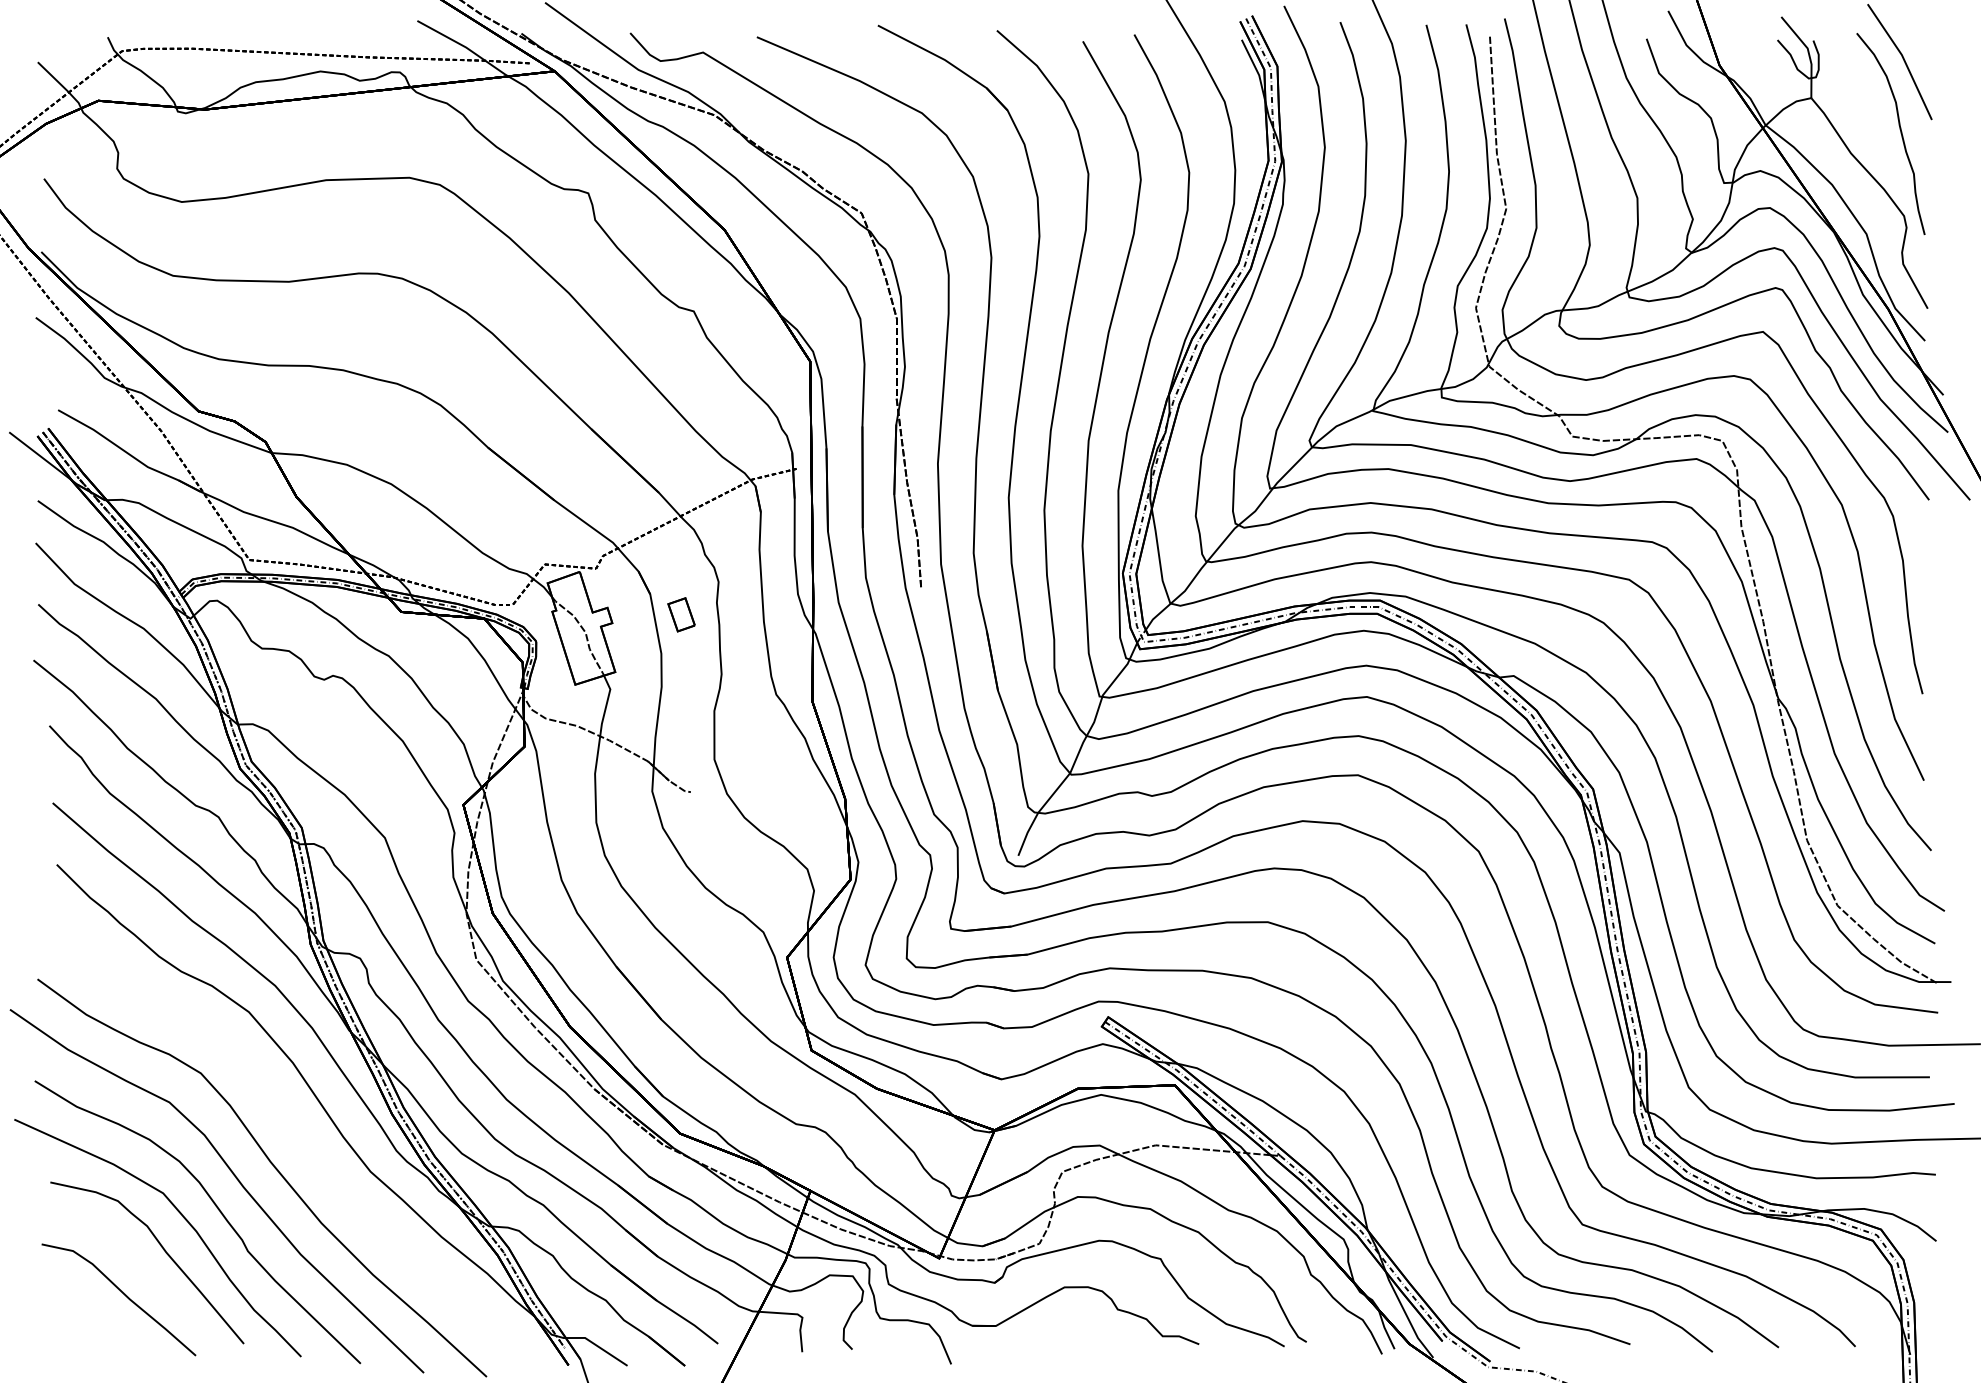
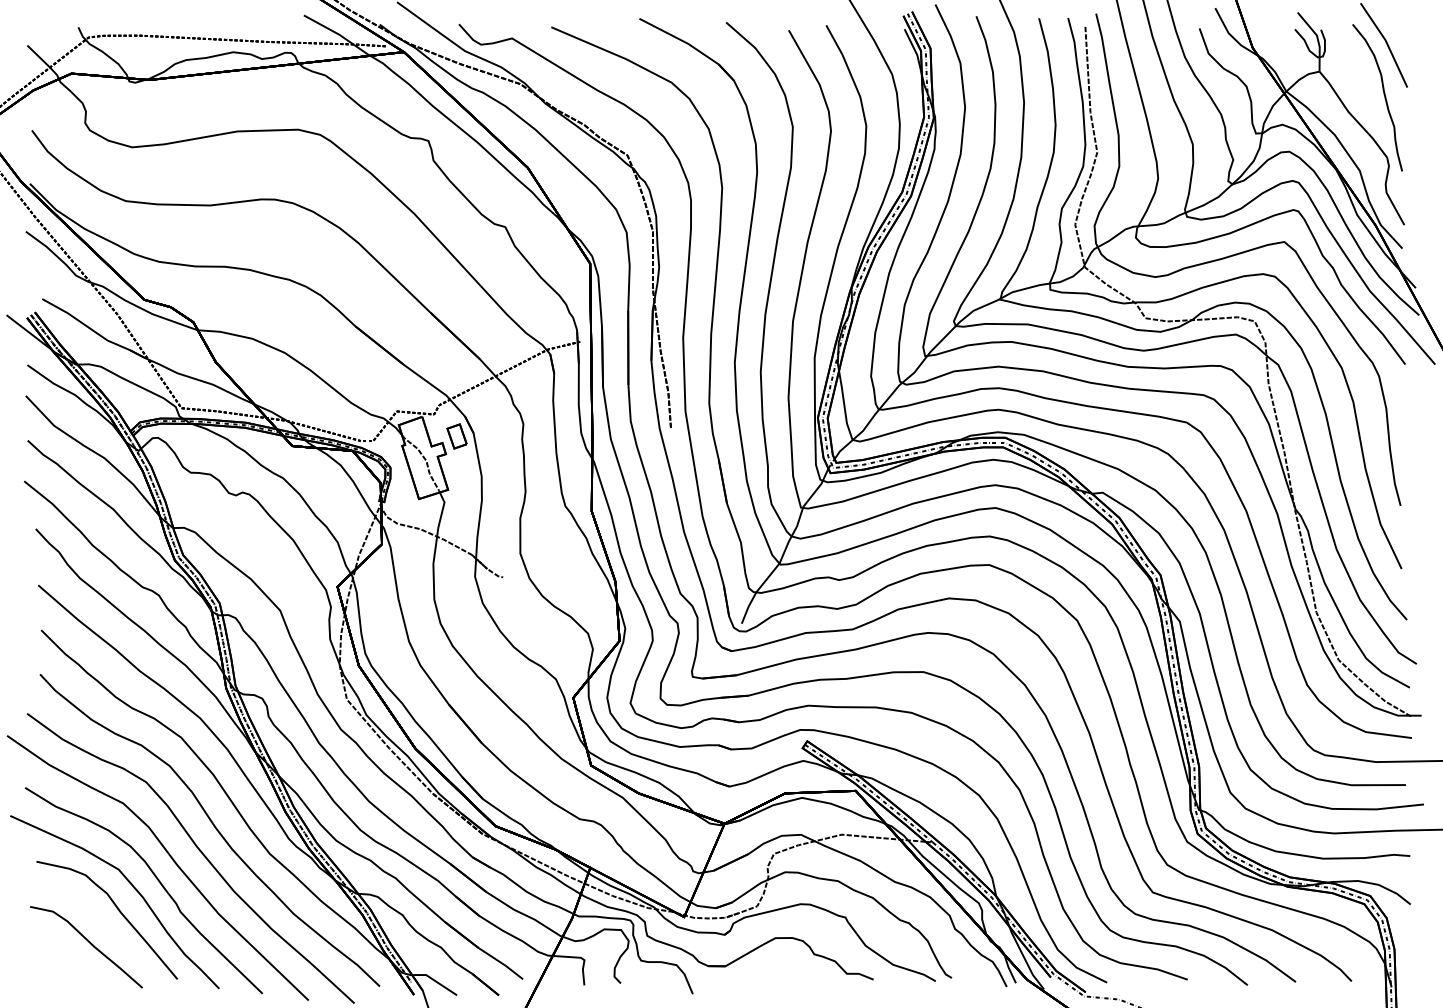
part: (681, 614) -> (457, 436), moved
curve: (294, 1135) -> (214, 827), added

